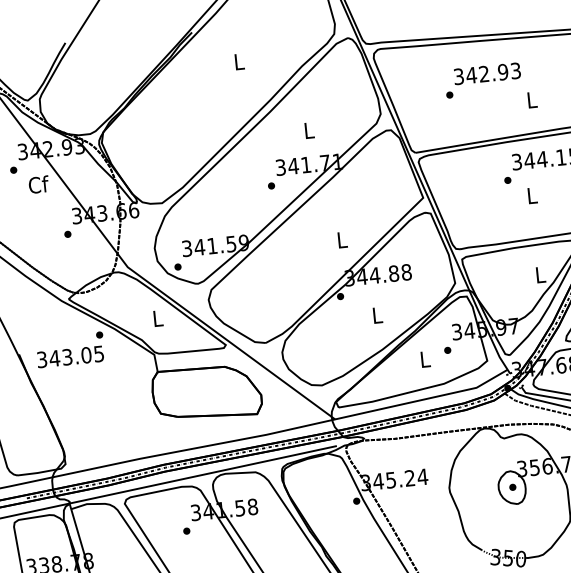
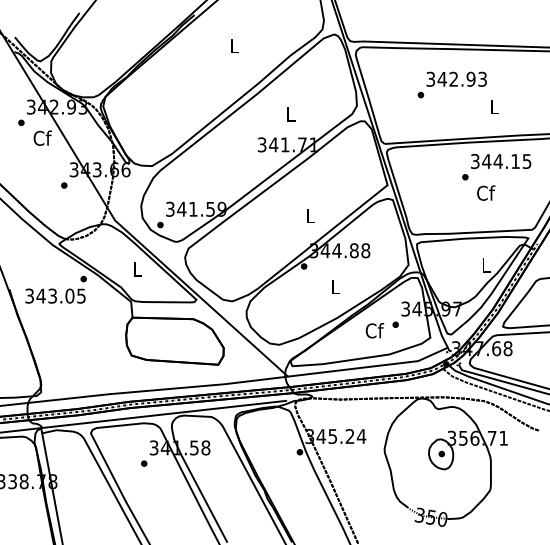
part: (270, 185) -> (251, 160), removed
text: (532, 194) -> (486, 192), L -> Cf
text: (425, 359) -> (374, 330), L -> Cf

